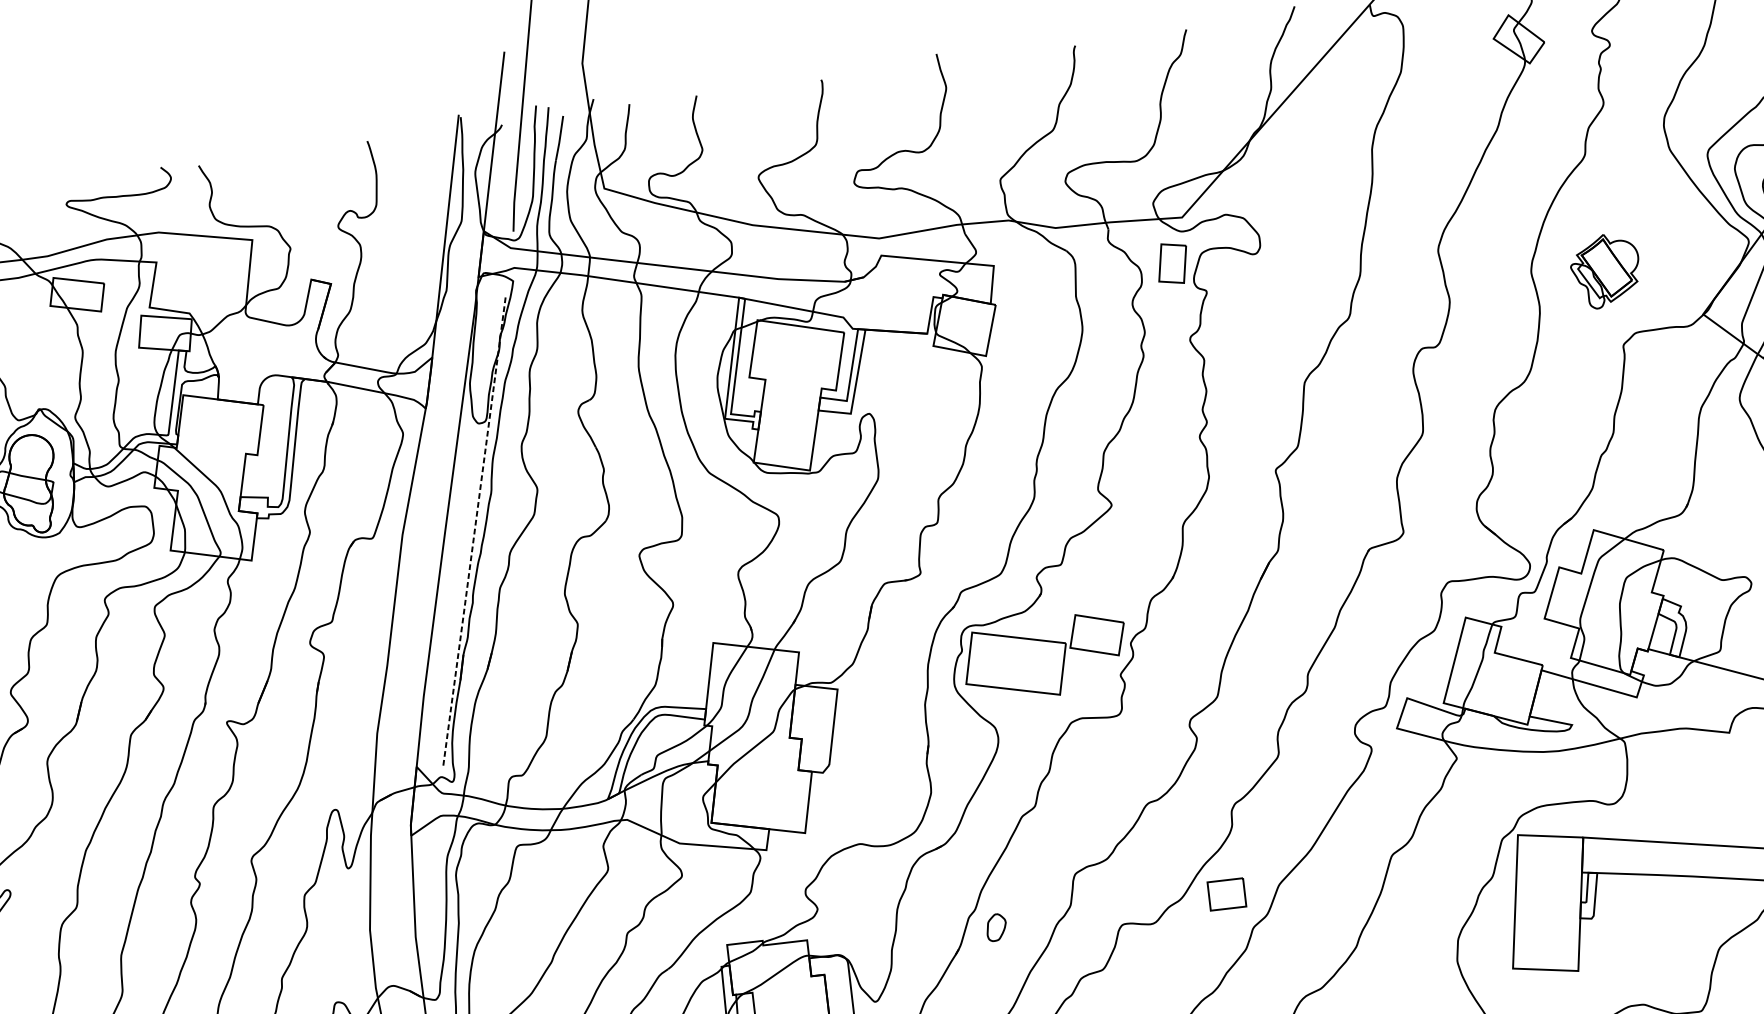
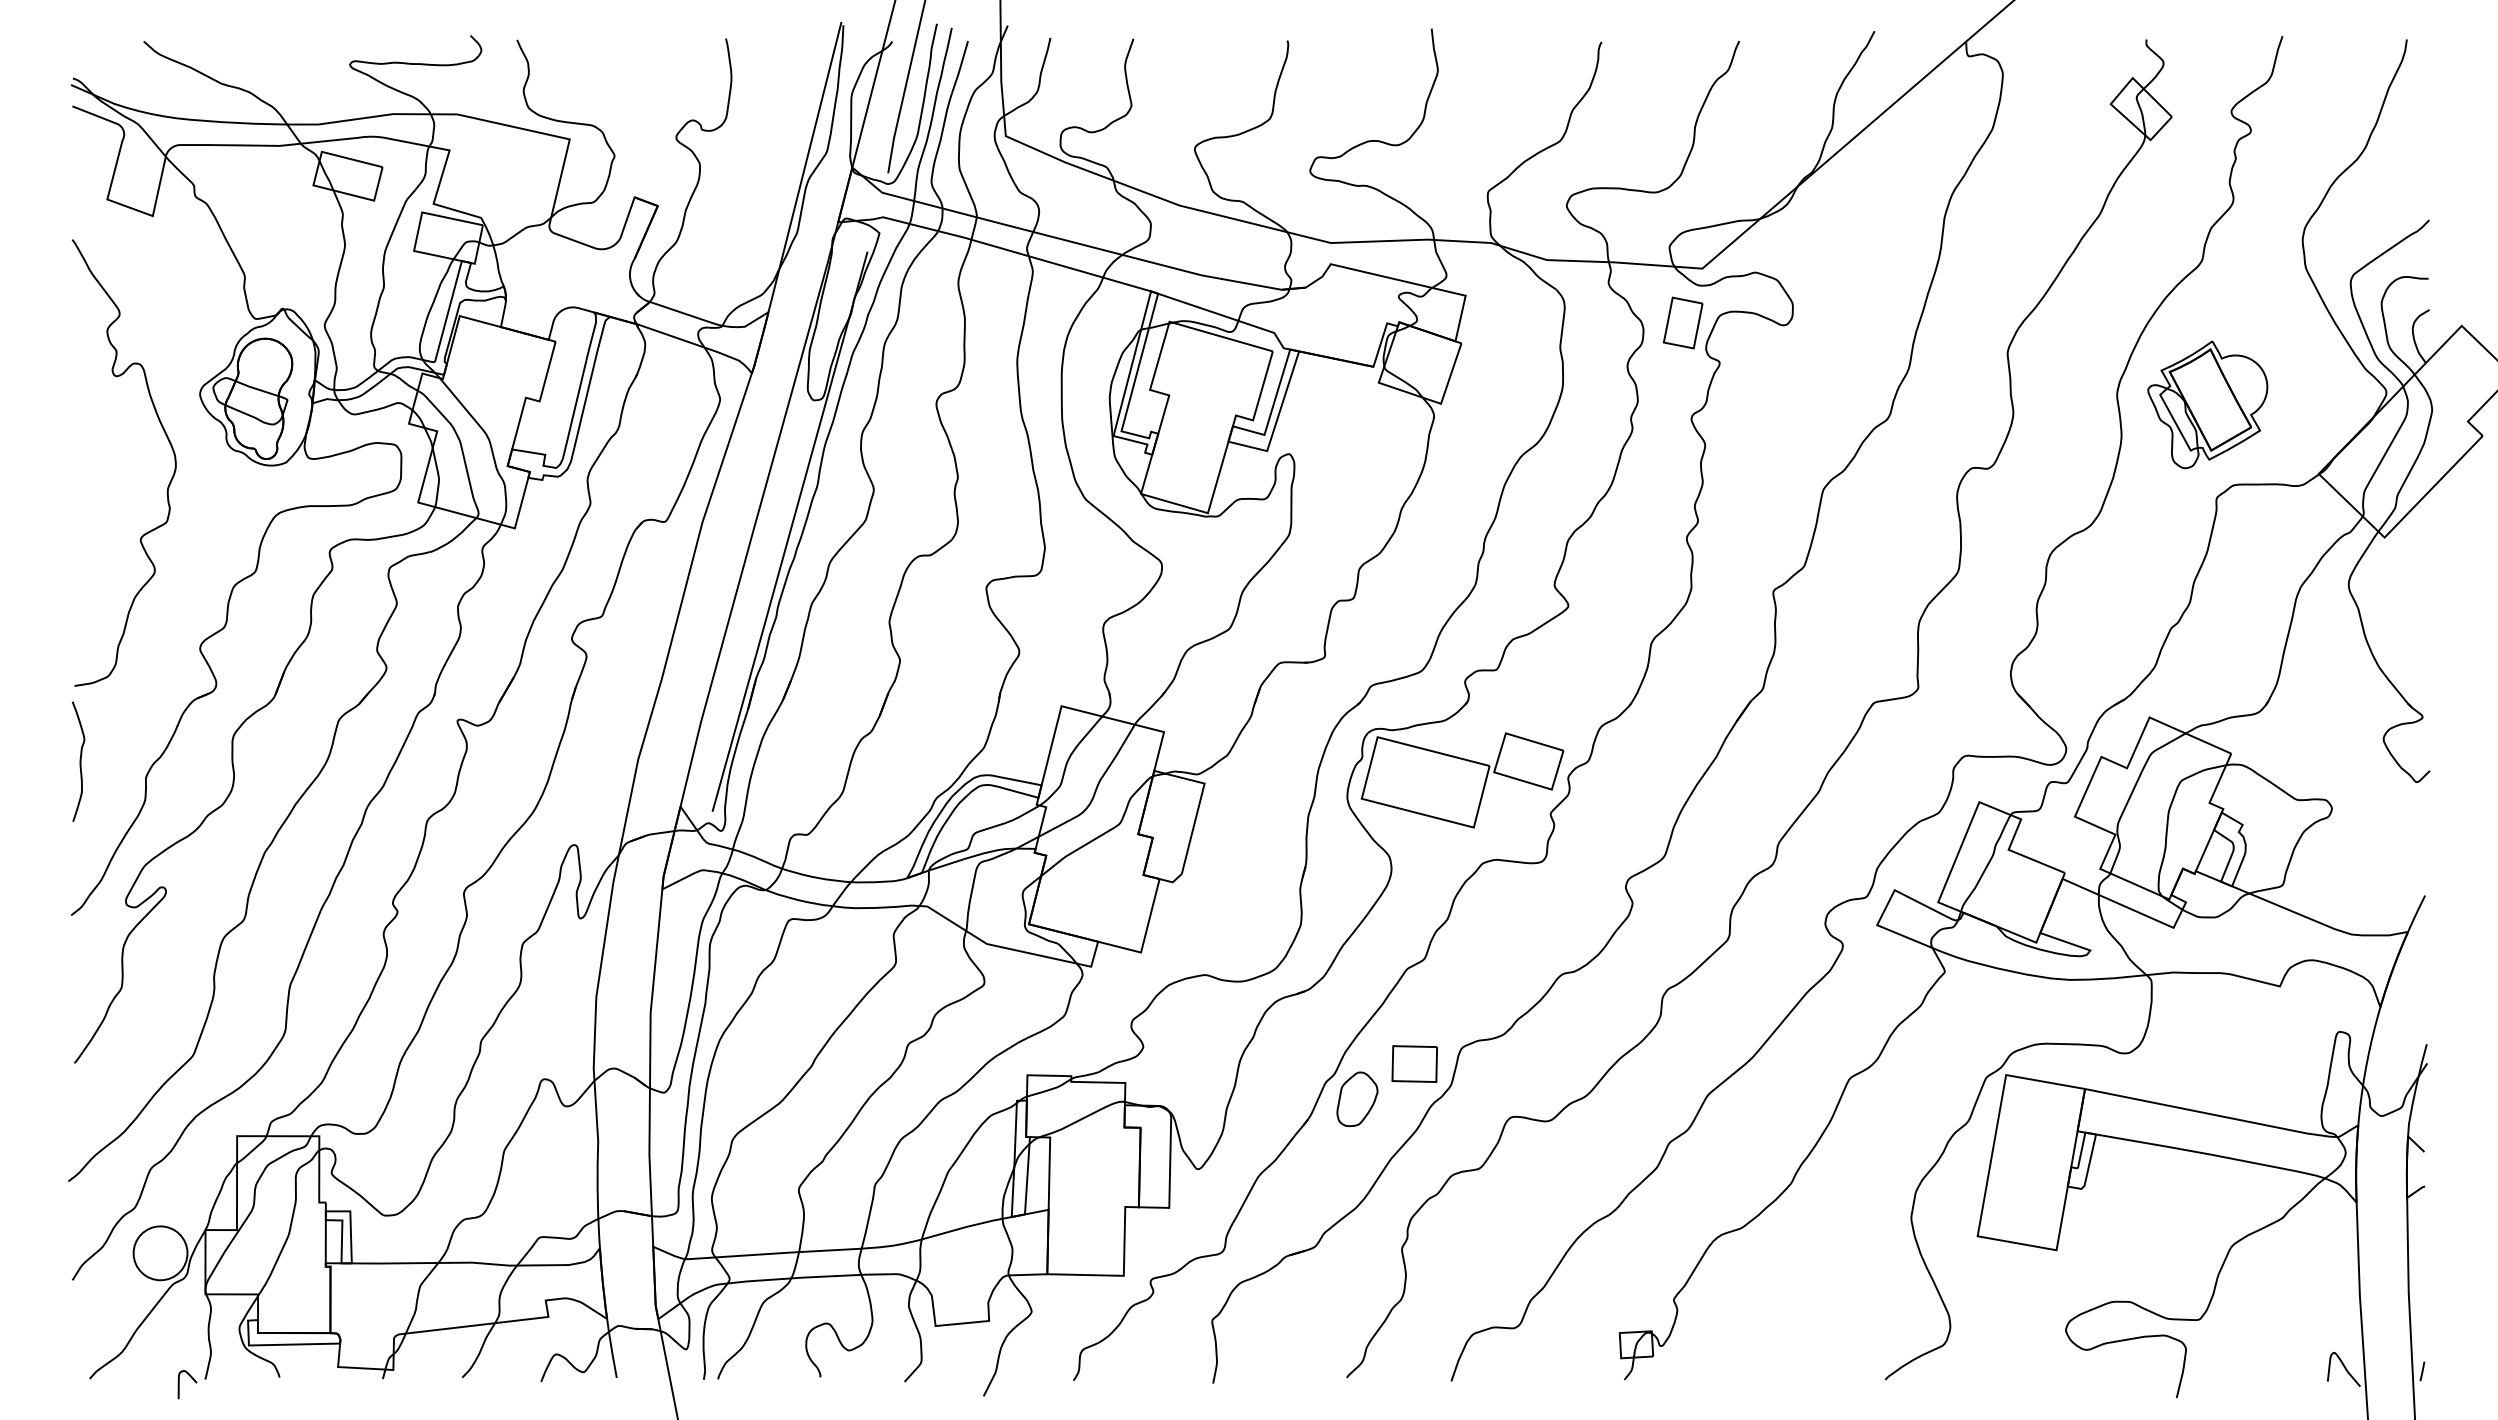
part: (1605, 270) -> (2207, 404), size x1.43
line: (474, 533) -> (789, 532), dashed -> solid
part: (1226, 894) -> (1414, 1063), moved
part: (996, 927) -> (1357, 1099), size x1.67

